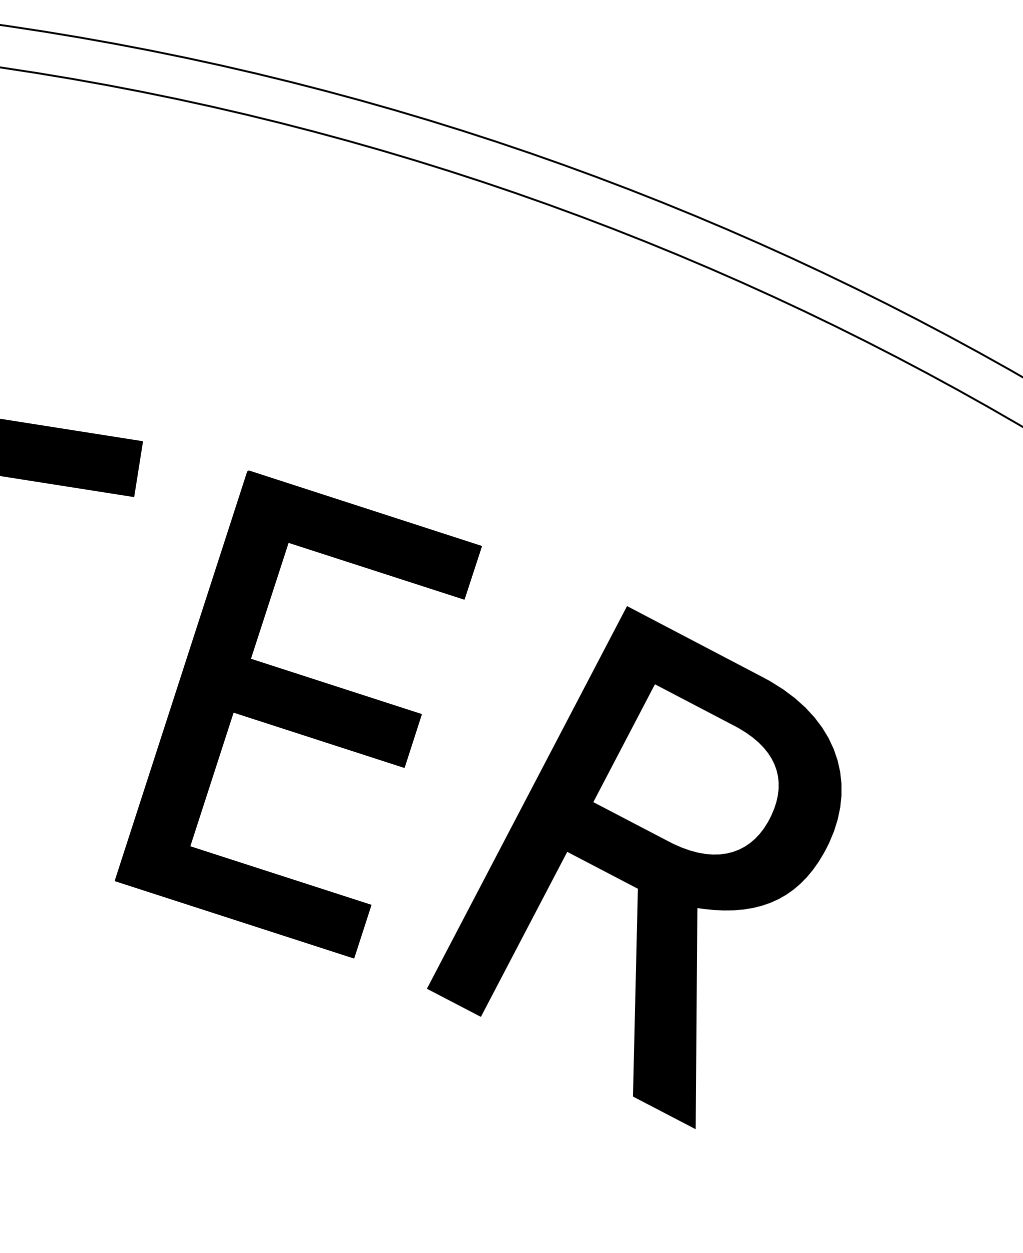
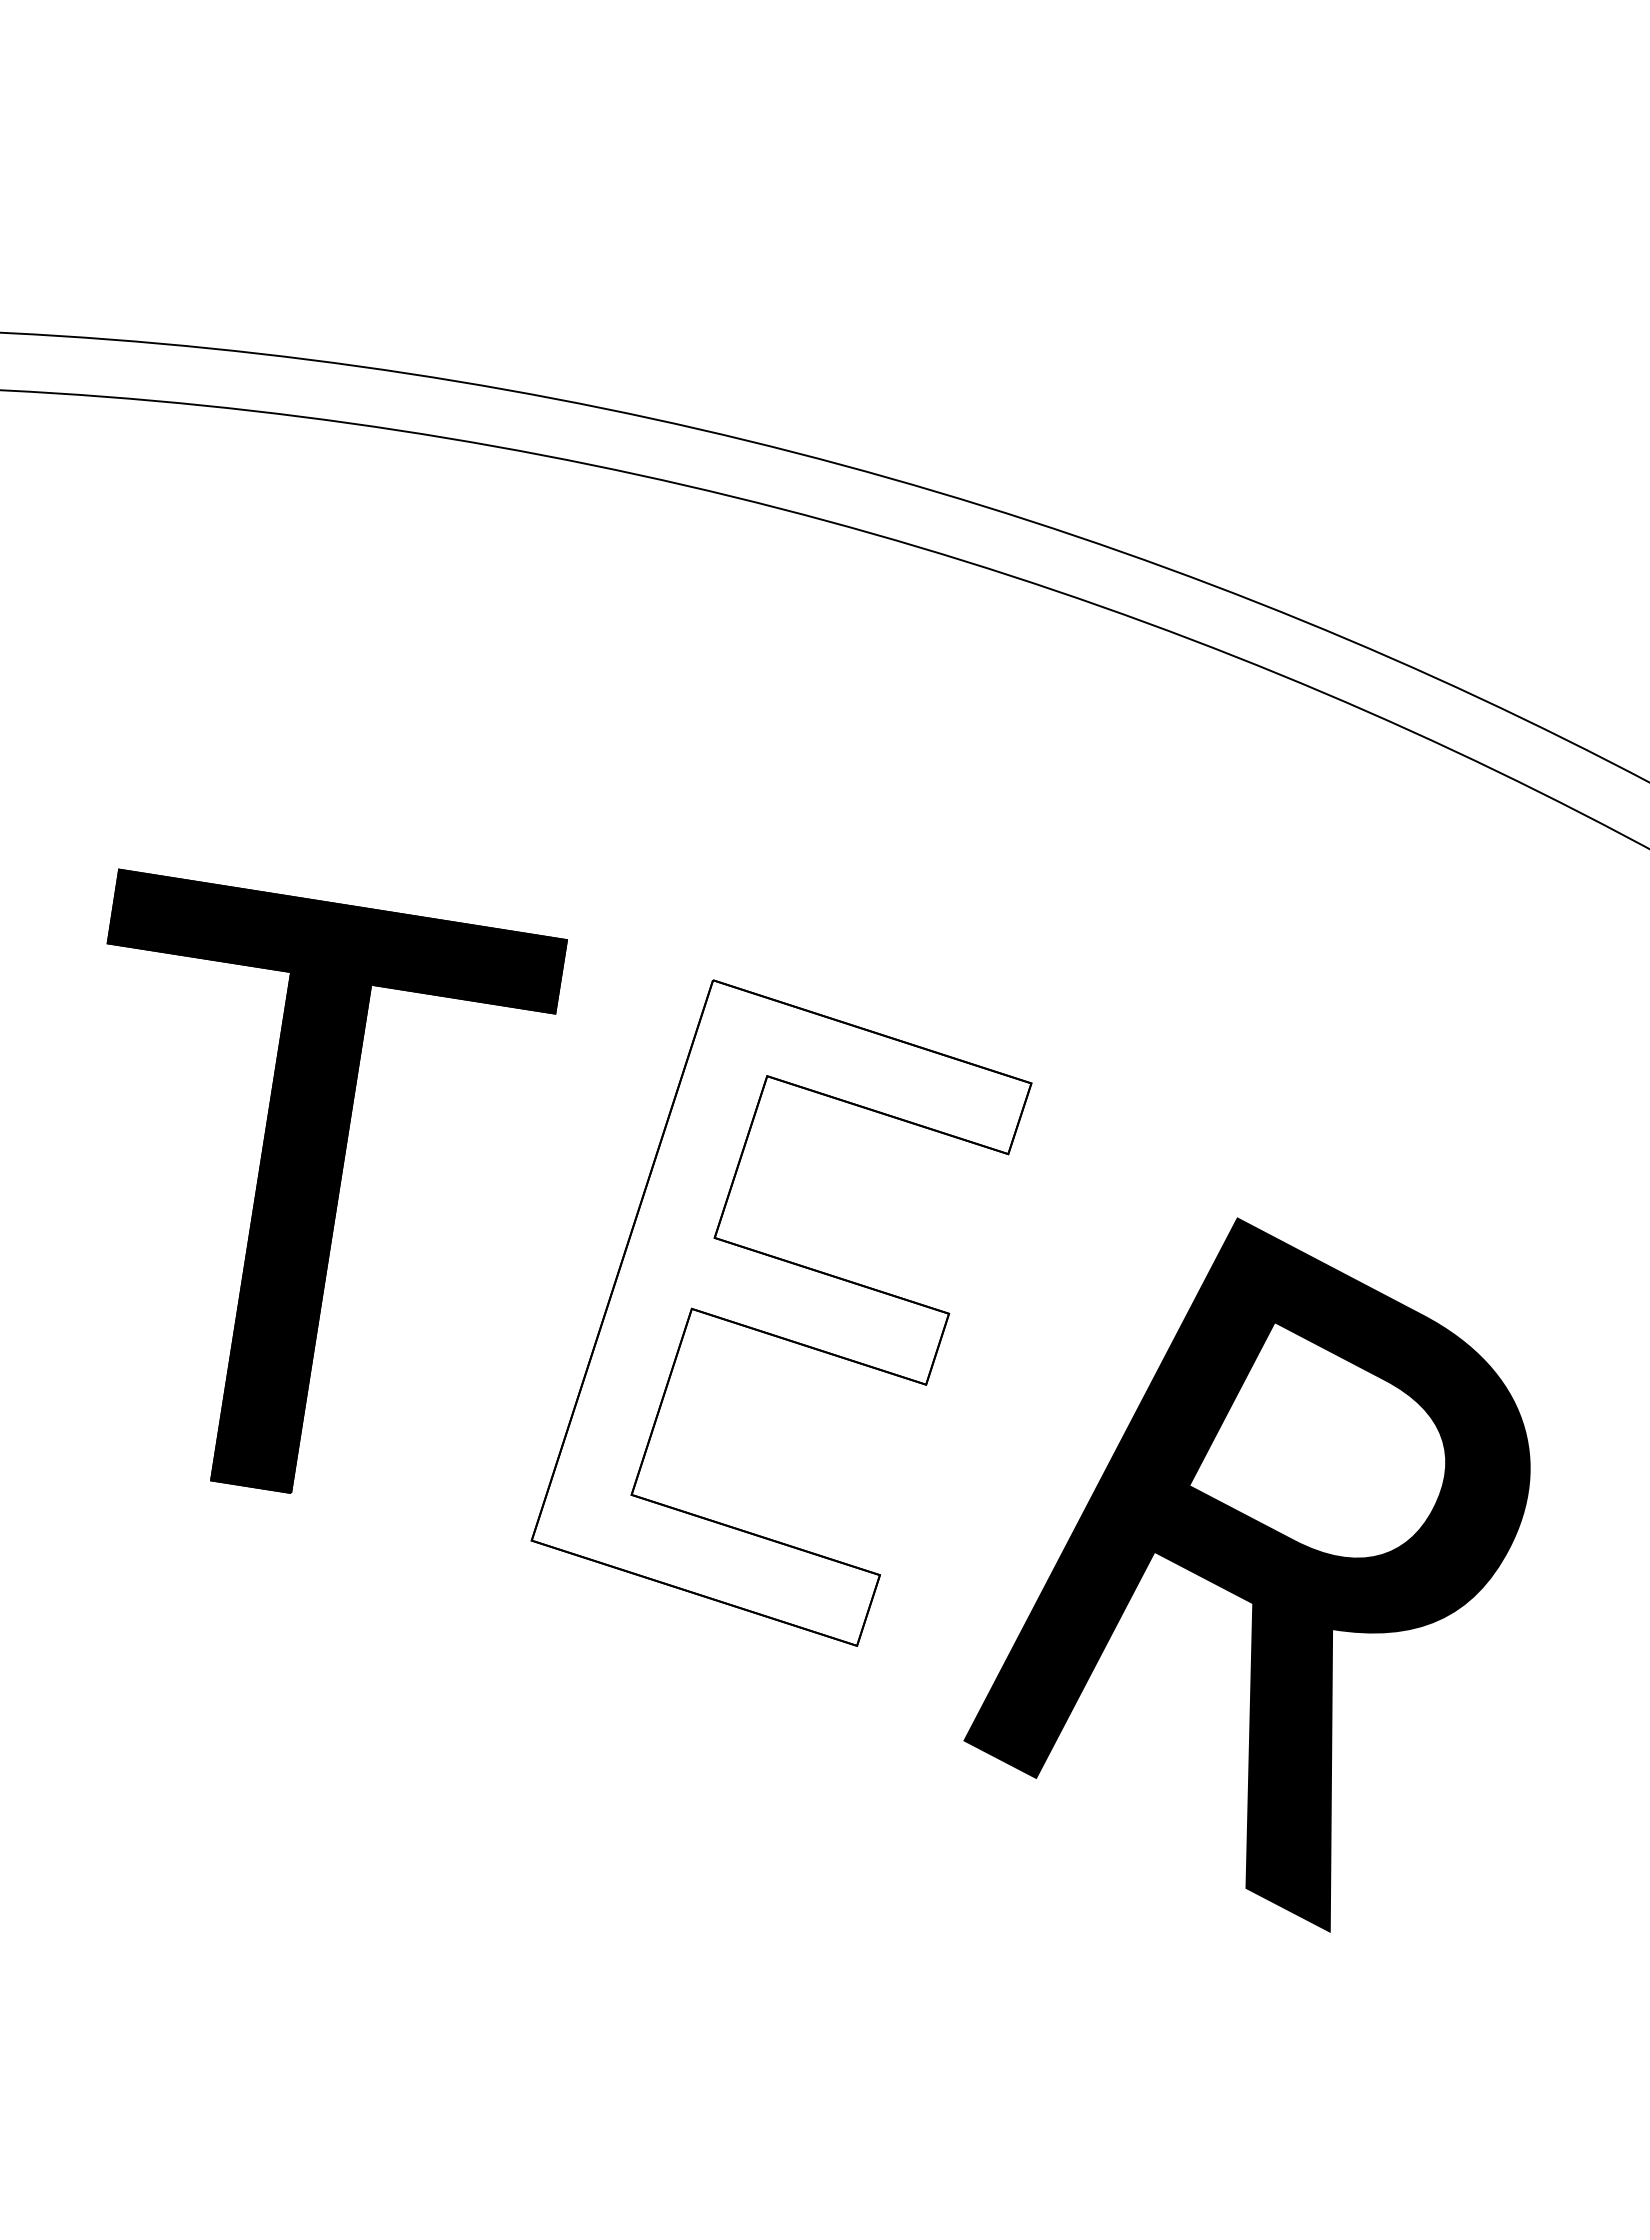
fill: (298, 713) -> (781, 1312), removed
part: (633, 867) -> (1246, 1574), moved

